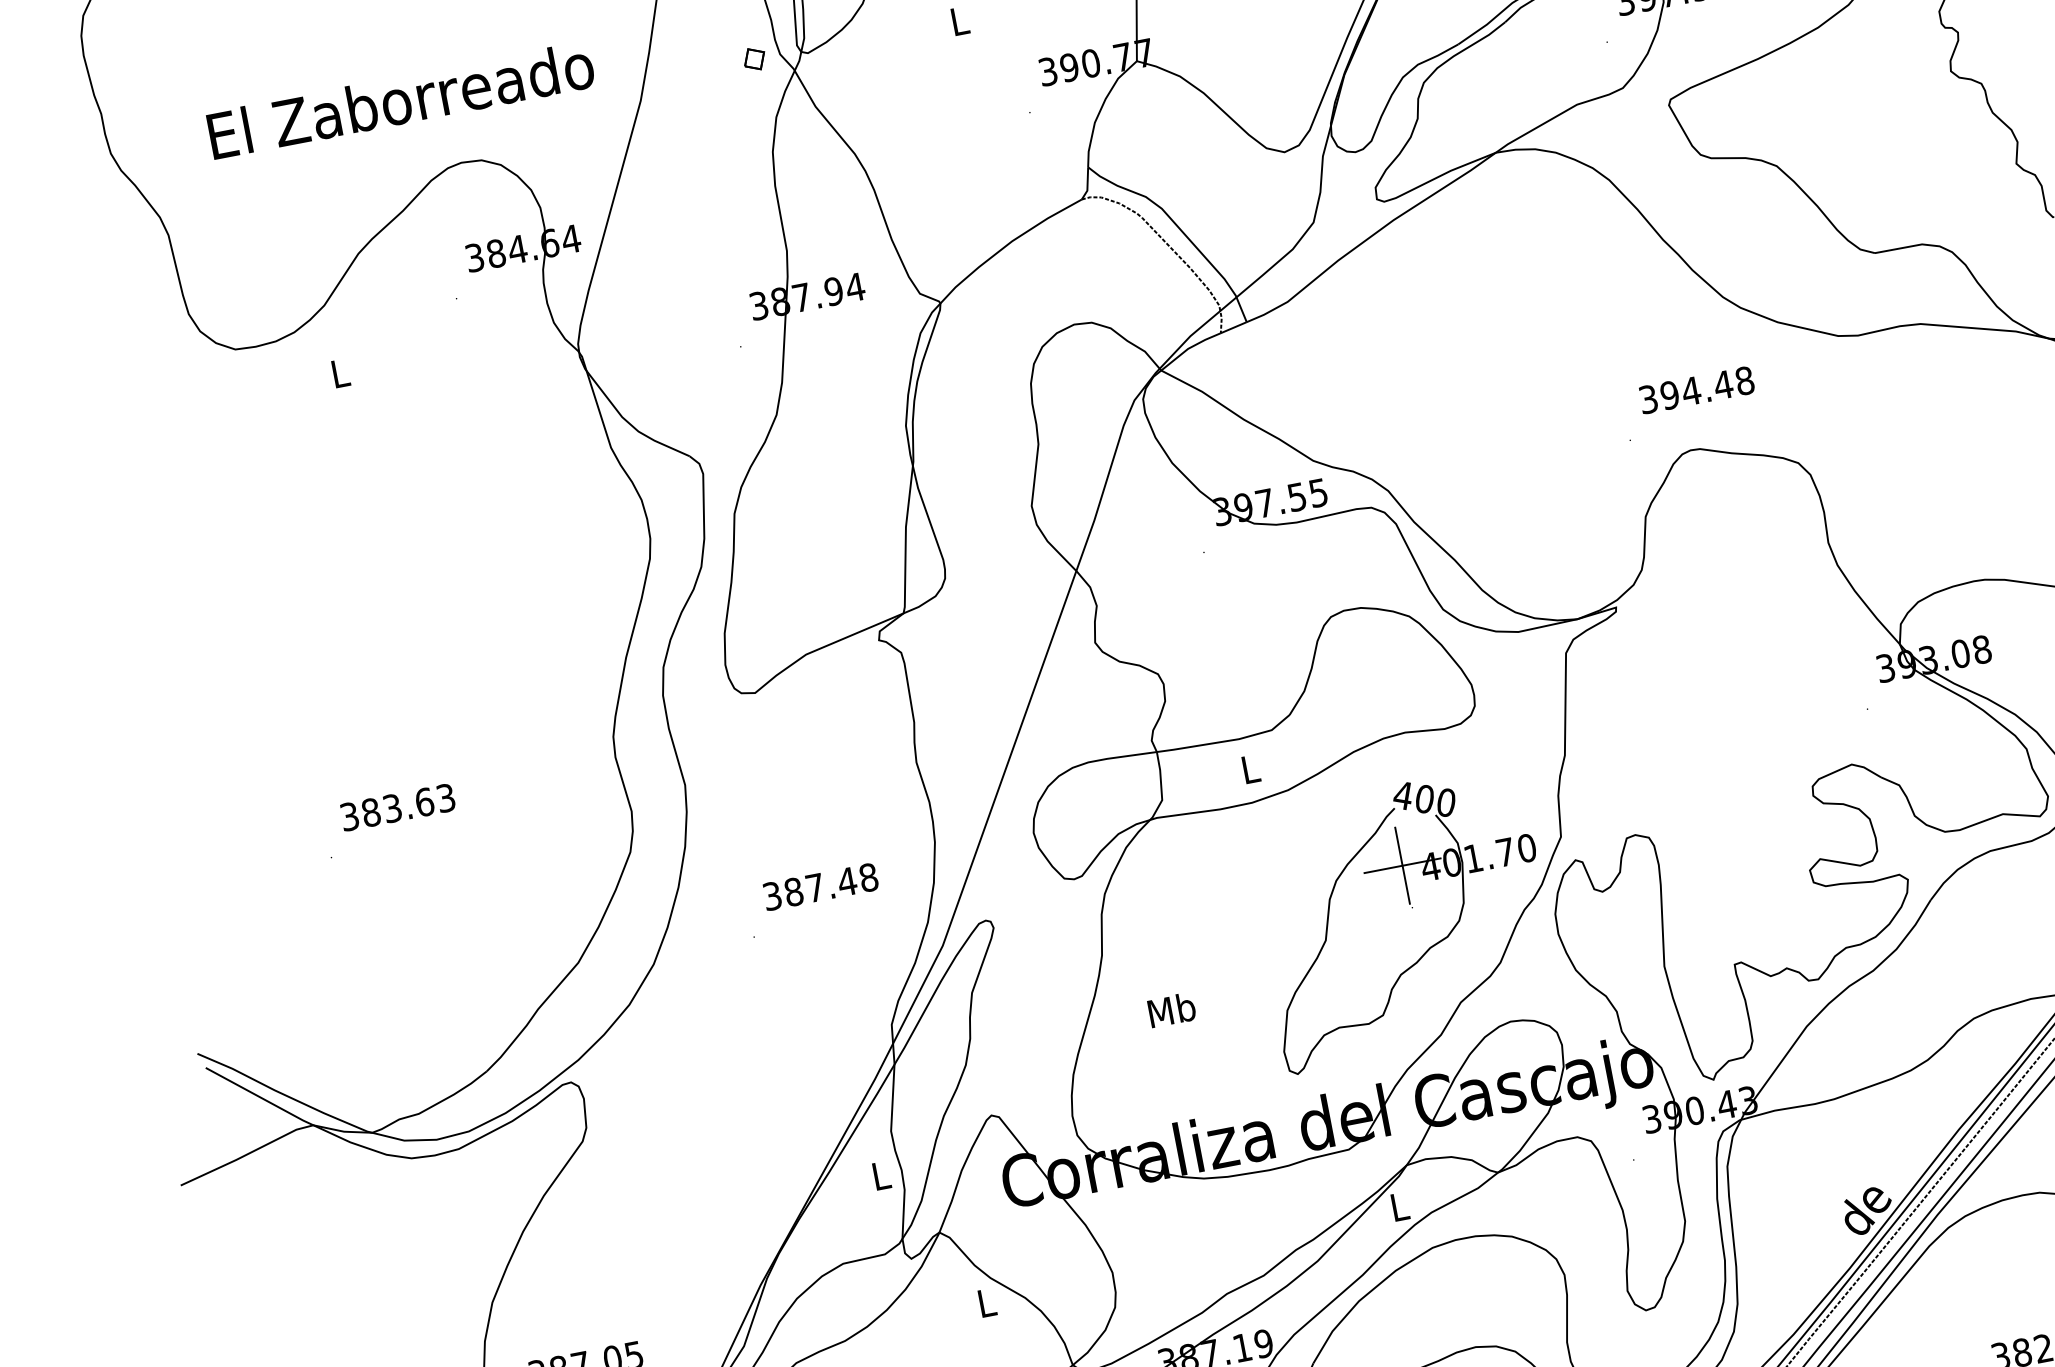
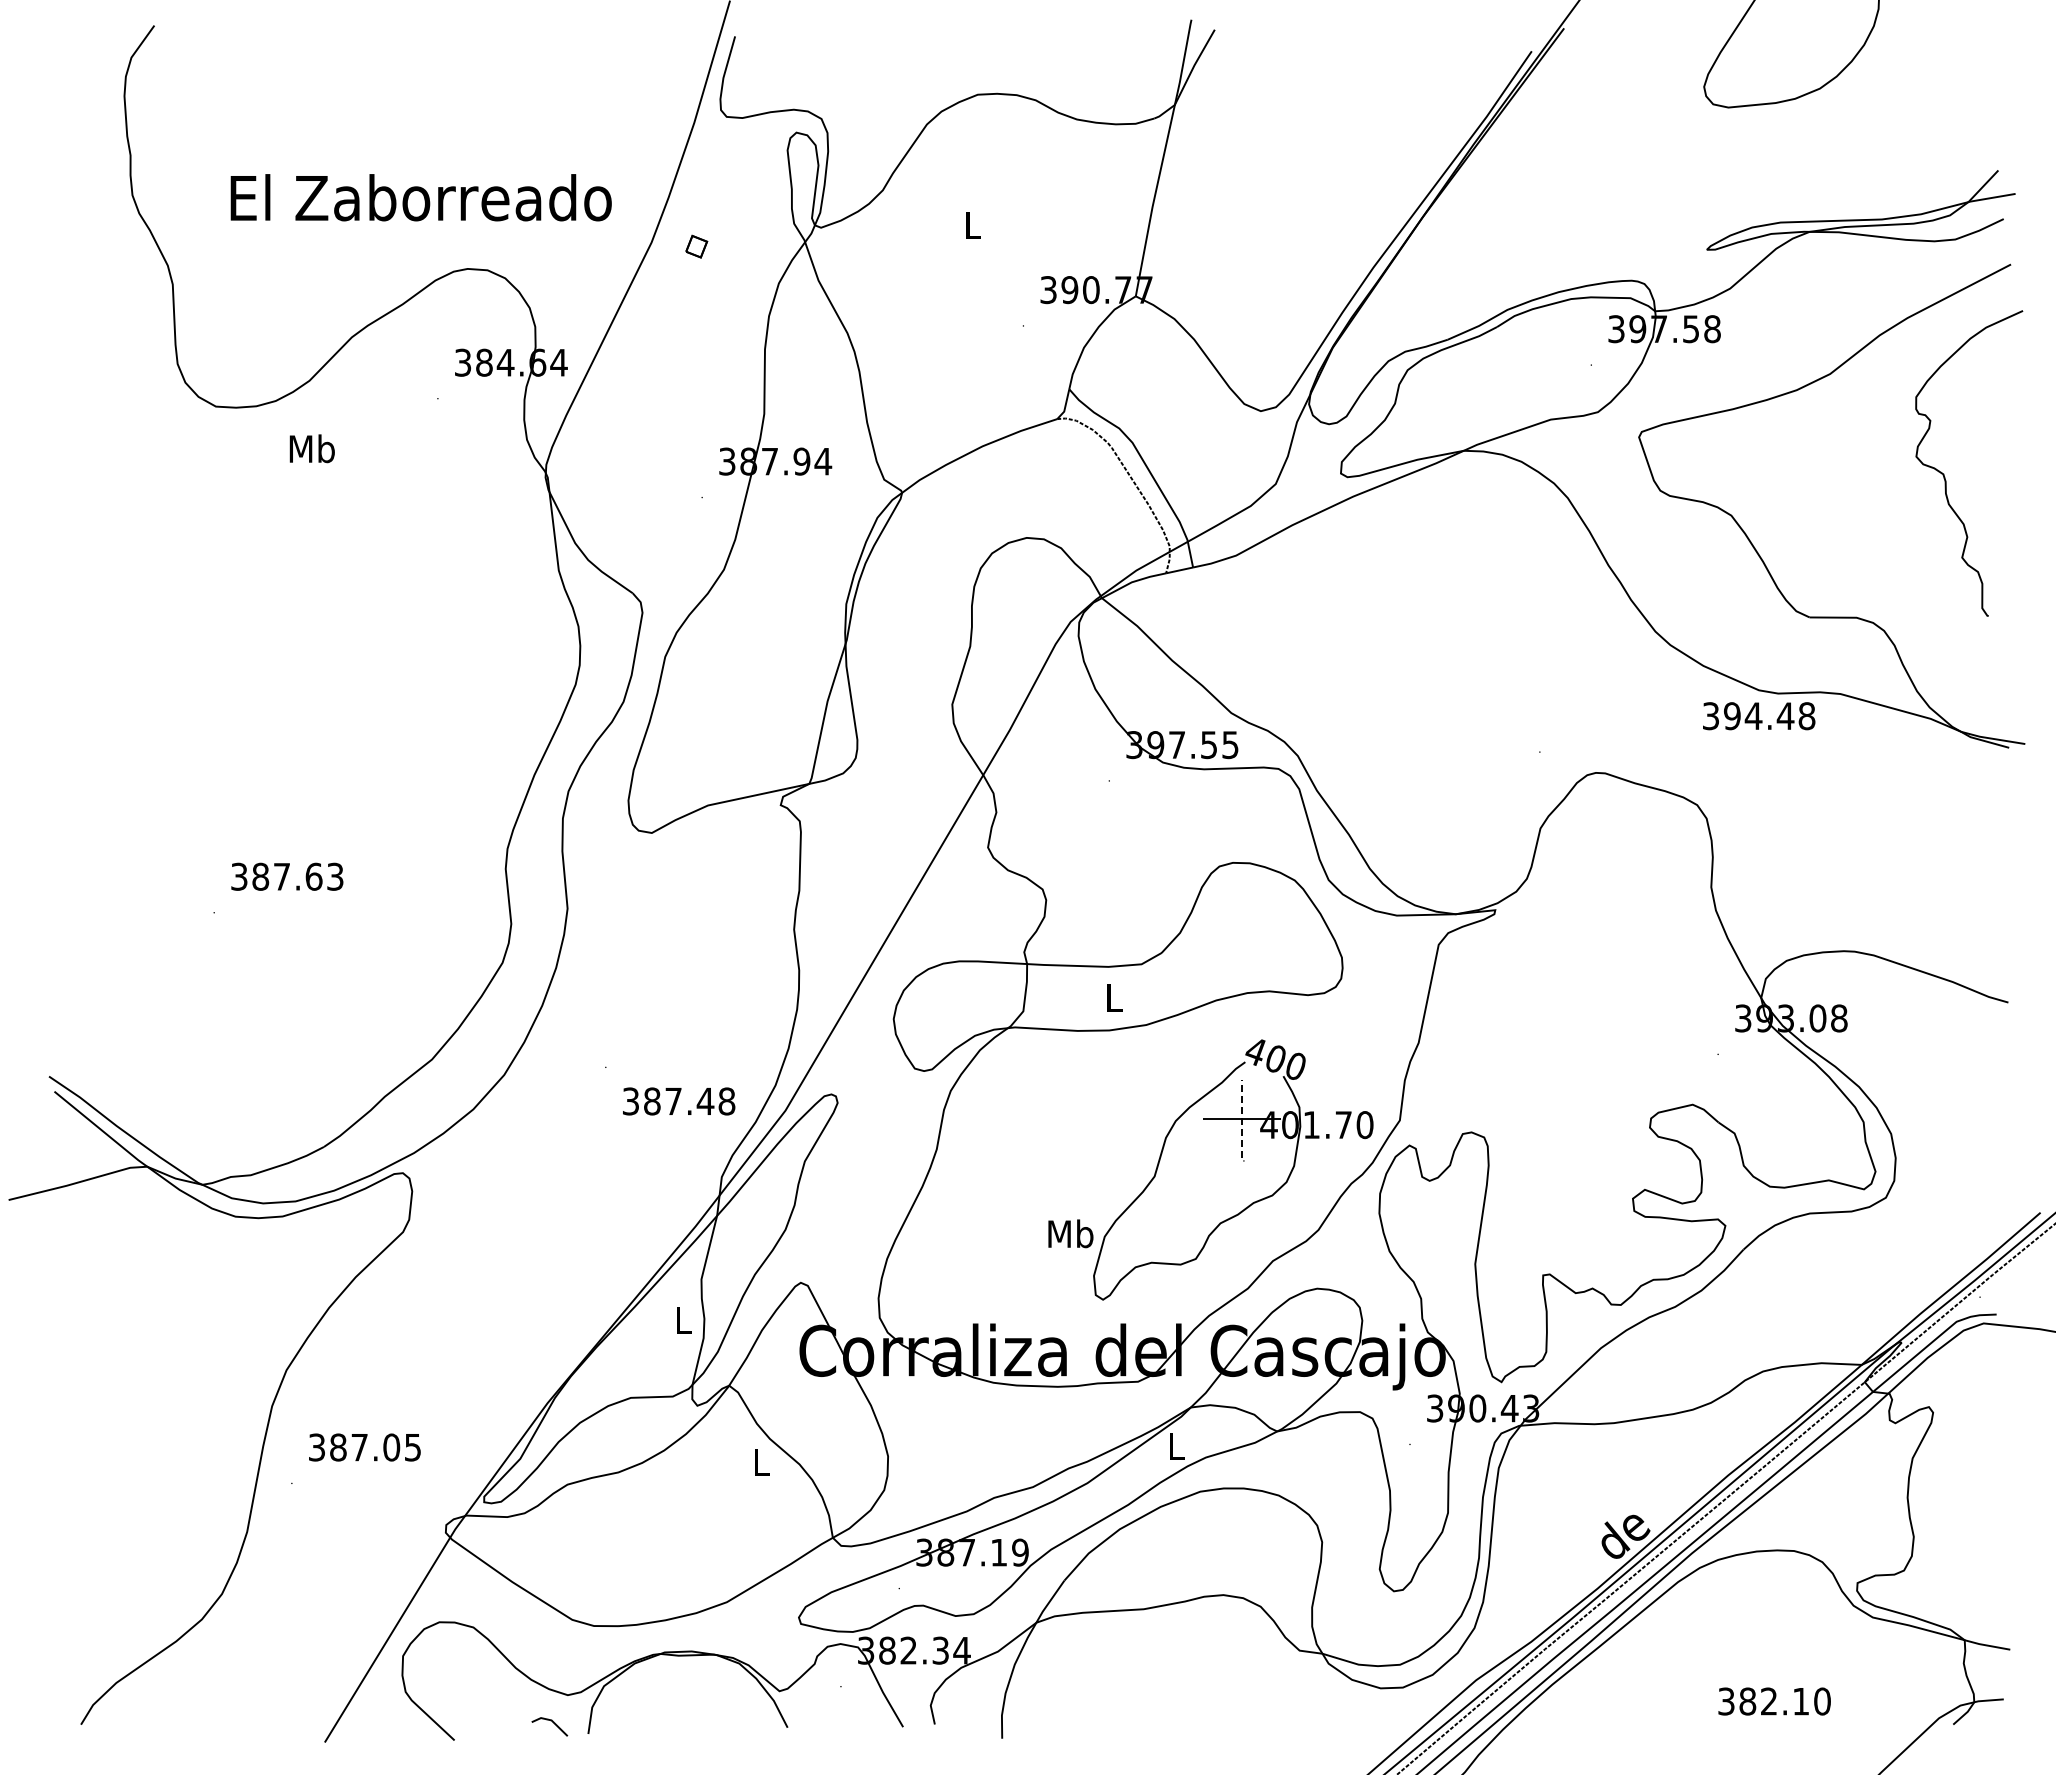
part: (754, 59) -> (696, 246), moved
text: (339, 373) -> (311, 448), L -> Mb
text: (1697, 390) -> (1759, 716), moved
text: (392, 808) -> (282, 876), 383.63 -> 387.63
line: (1402, 865) -> (1242, 1118), solid -> dashed
text: (821, 886) -> (679, 1101), moved
text: (1171, 1009) -> (1070, 1233), moved

